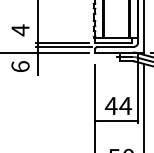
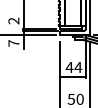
text: (19, 29) -> (13, 20), 4 -> 2
text: (19, 66) -> (13, 43), 6 -> 7

